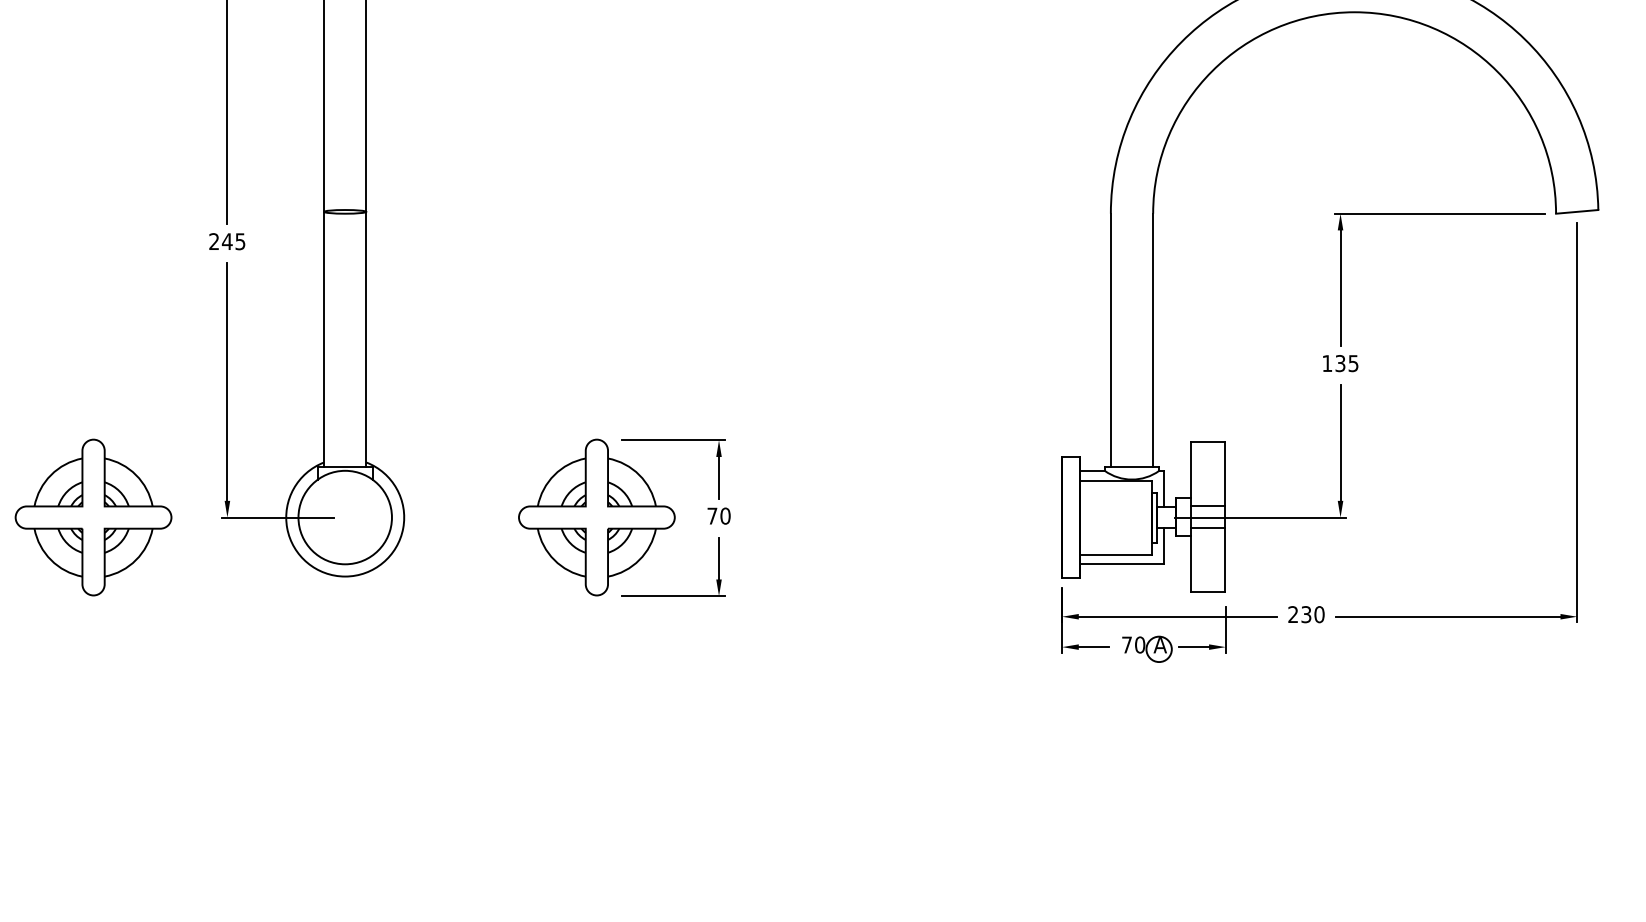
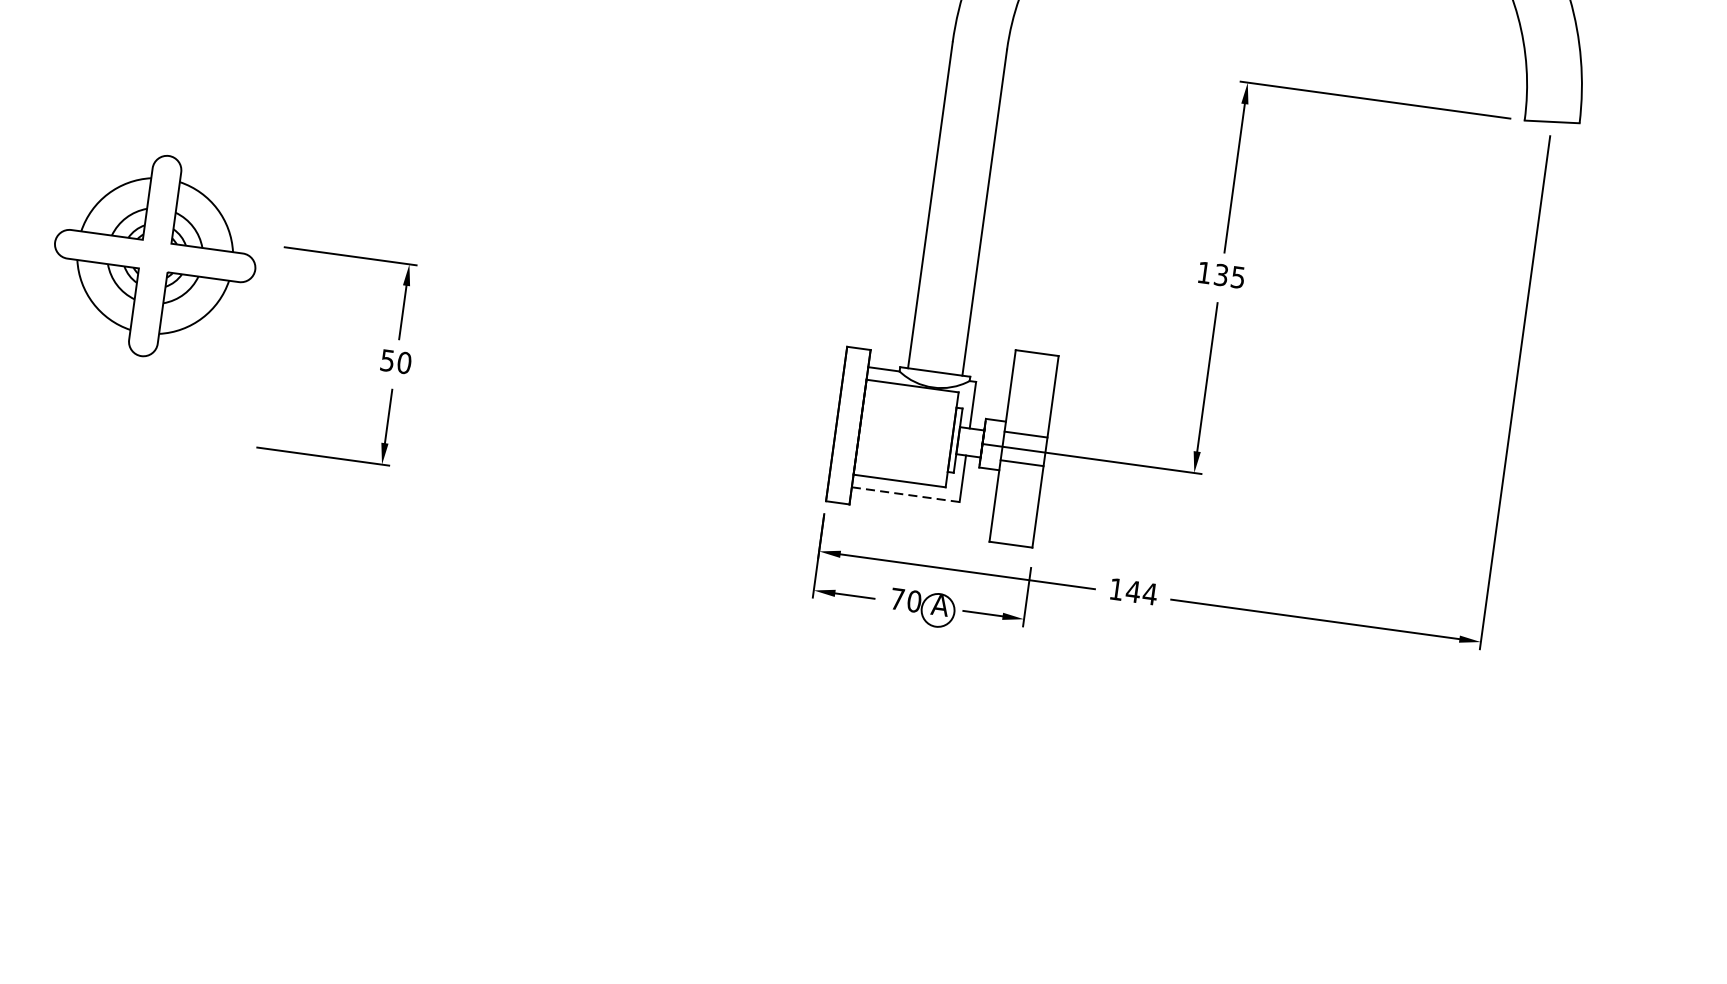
text: (712, 515) -> (387, 359), 70 -> 50
part: (596, 517) -> (154, 255), moved
line: (1122, 564) -> (905, 494), solid -> dashed
text: (1306, 614) -> (1133, 591), 230 -> 144

